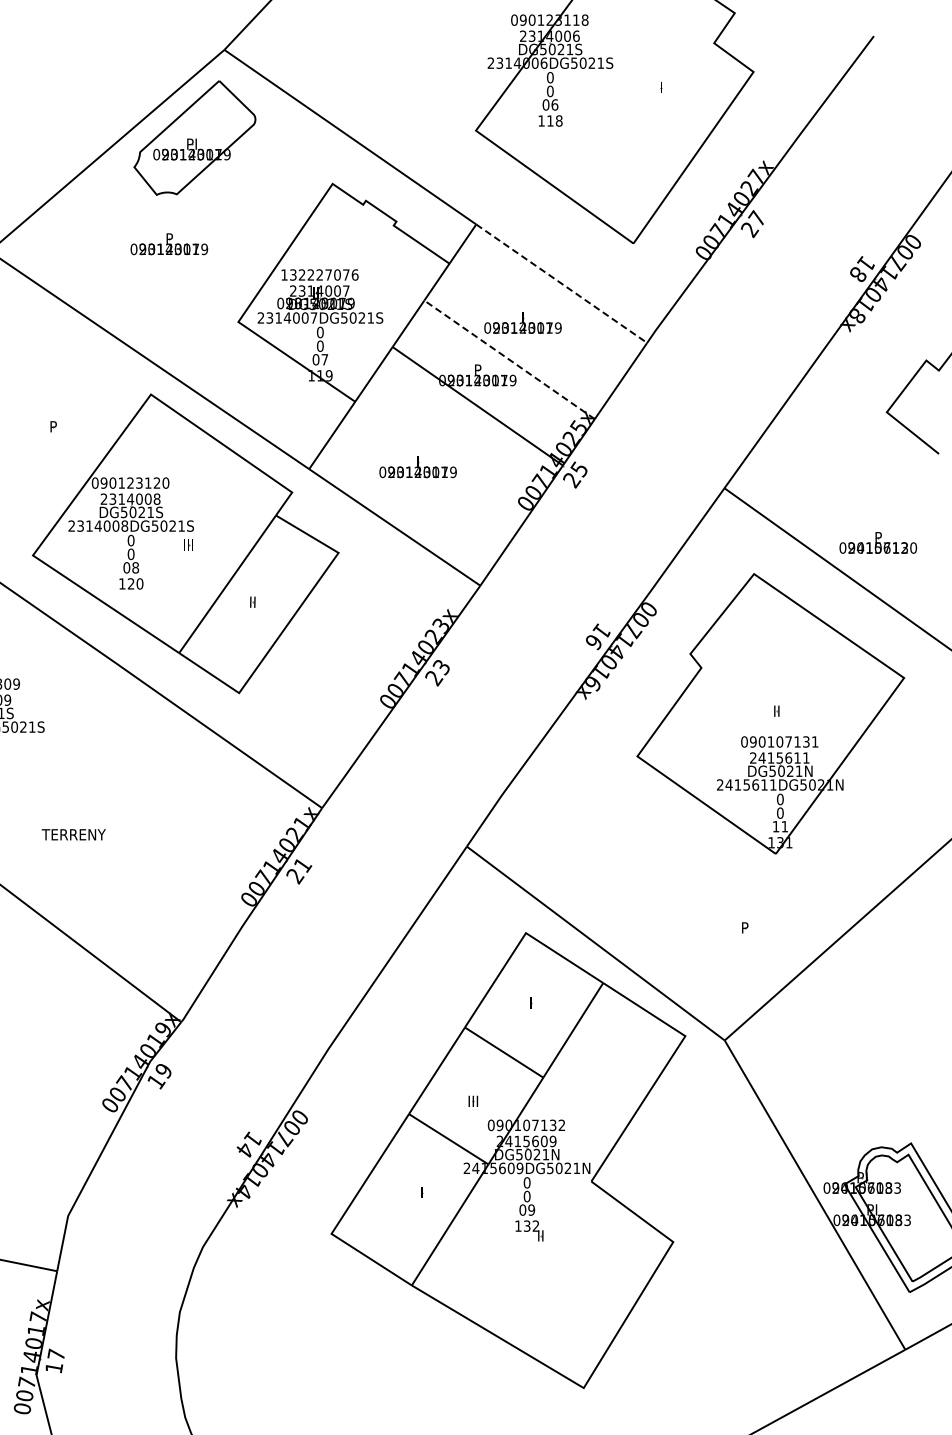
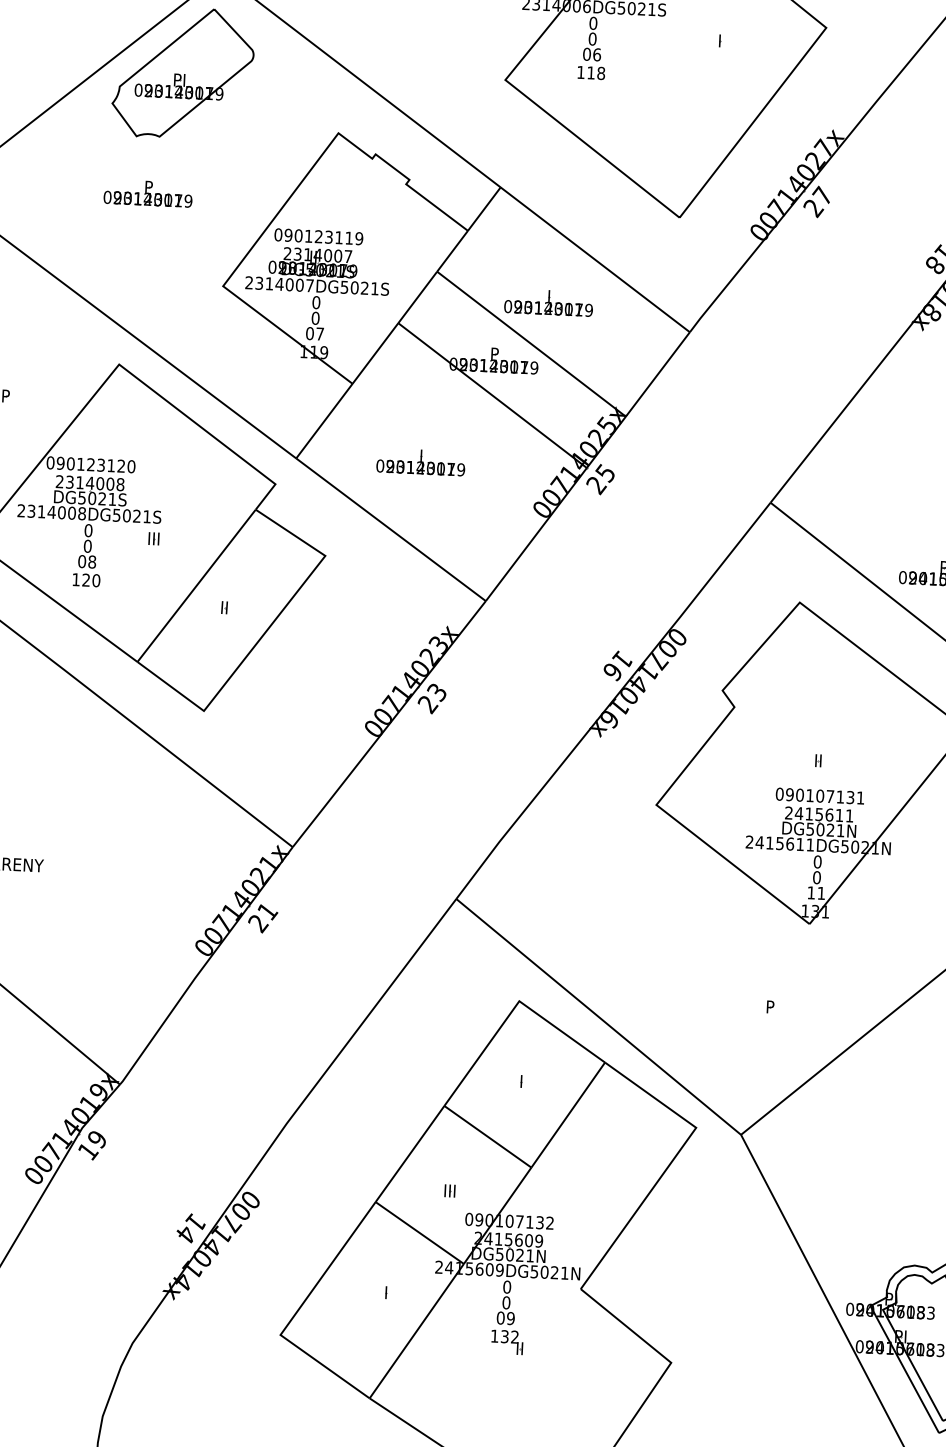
text: (319, 274) -> (318, 236), 132227076 -> 090123119
line: (561, 283) -> (595, 259), dashed -> solid
line: (509, 359) -> (531, 343), dashed -> solid

